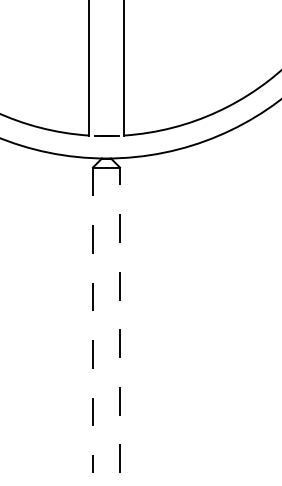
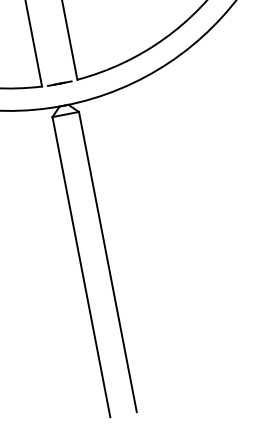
line: (93, 320) -> (81, 267), dashed -> solid
line: (119, 320) -> (107, 262), dashed -> solid

